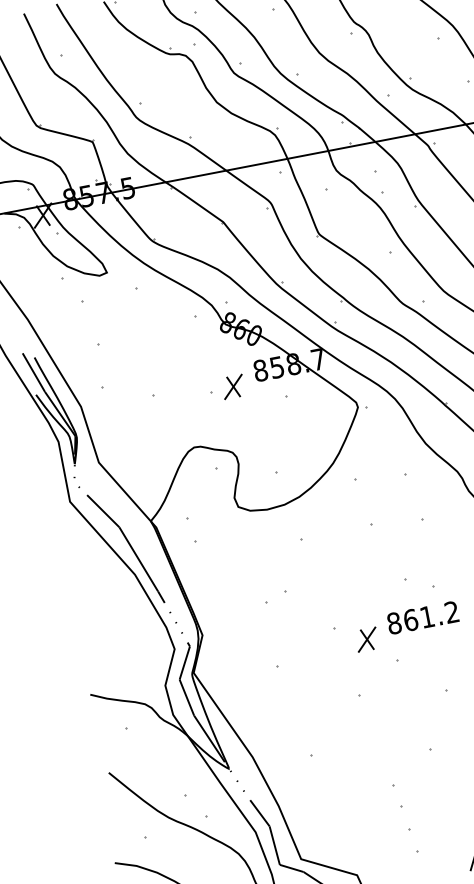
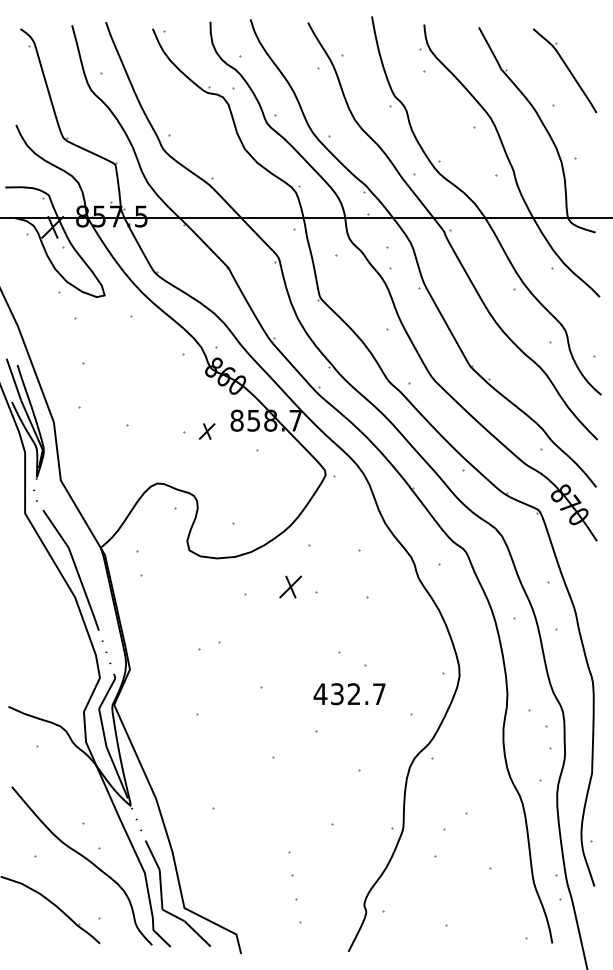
part: (232, 387) -> (206, 431), size x0.7
text: (422, 618) -> (349, 694), 861.2 -> 432.7
part: (366, 639) -> (290, 586), moved

